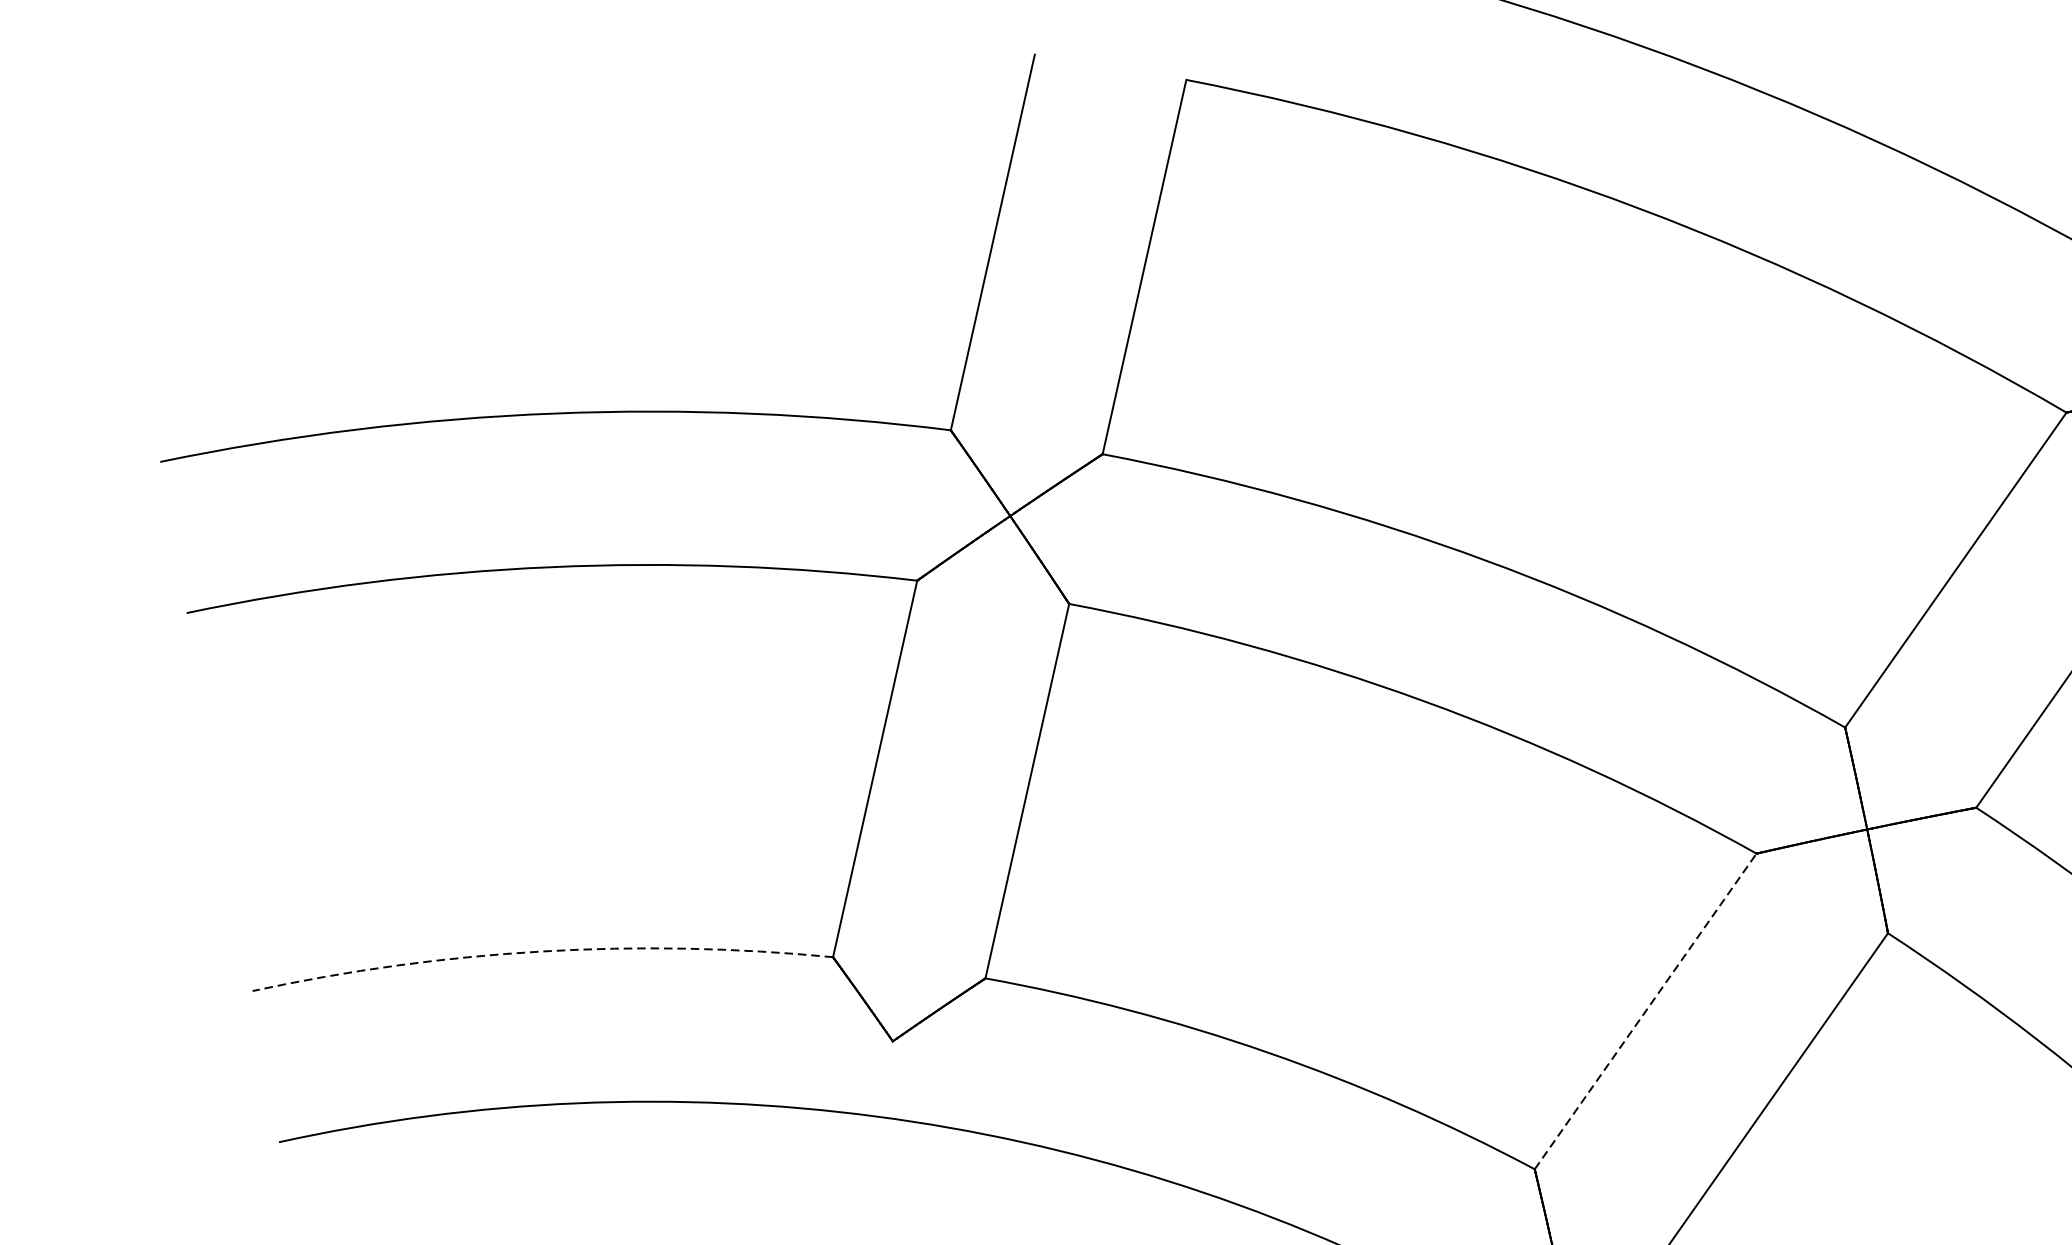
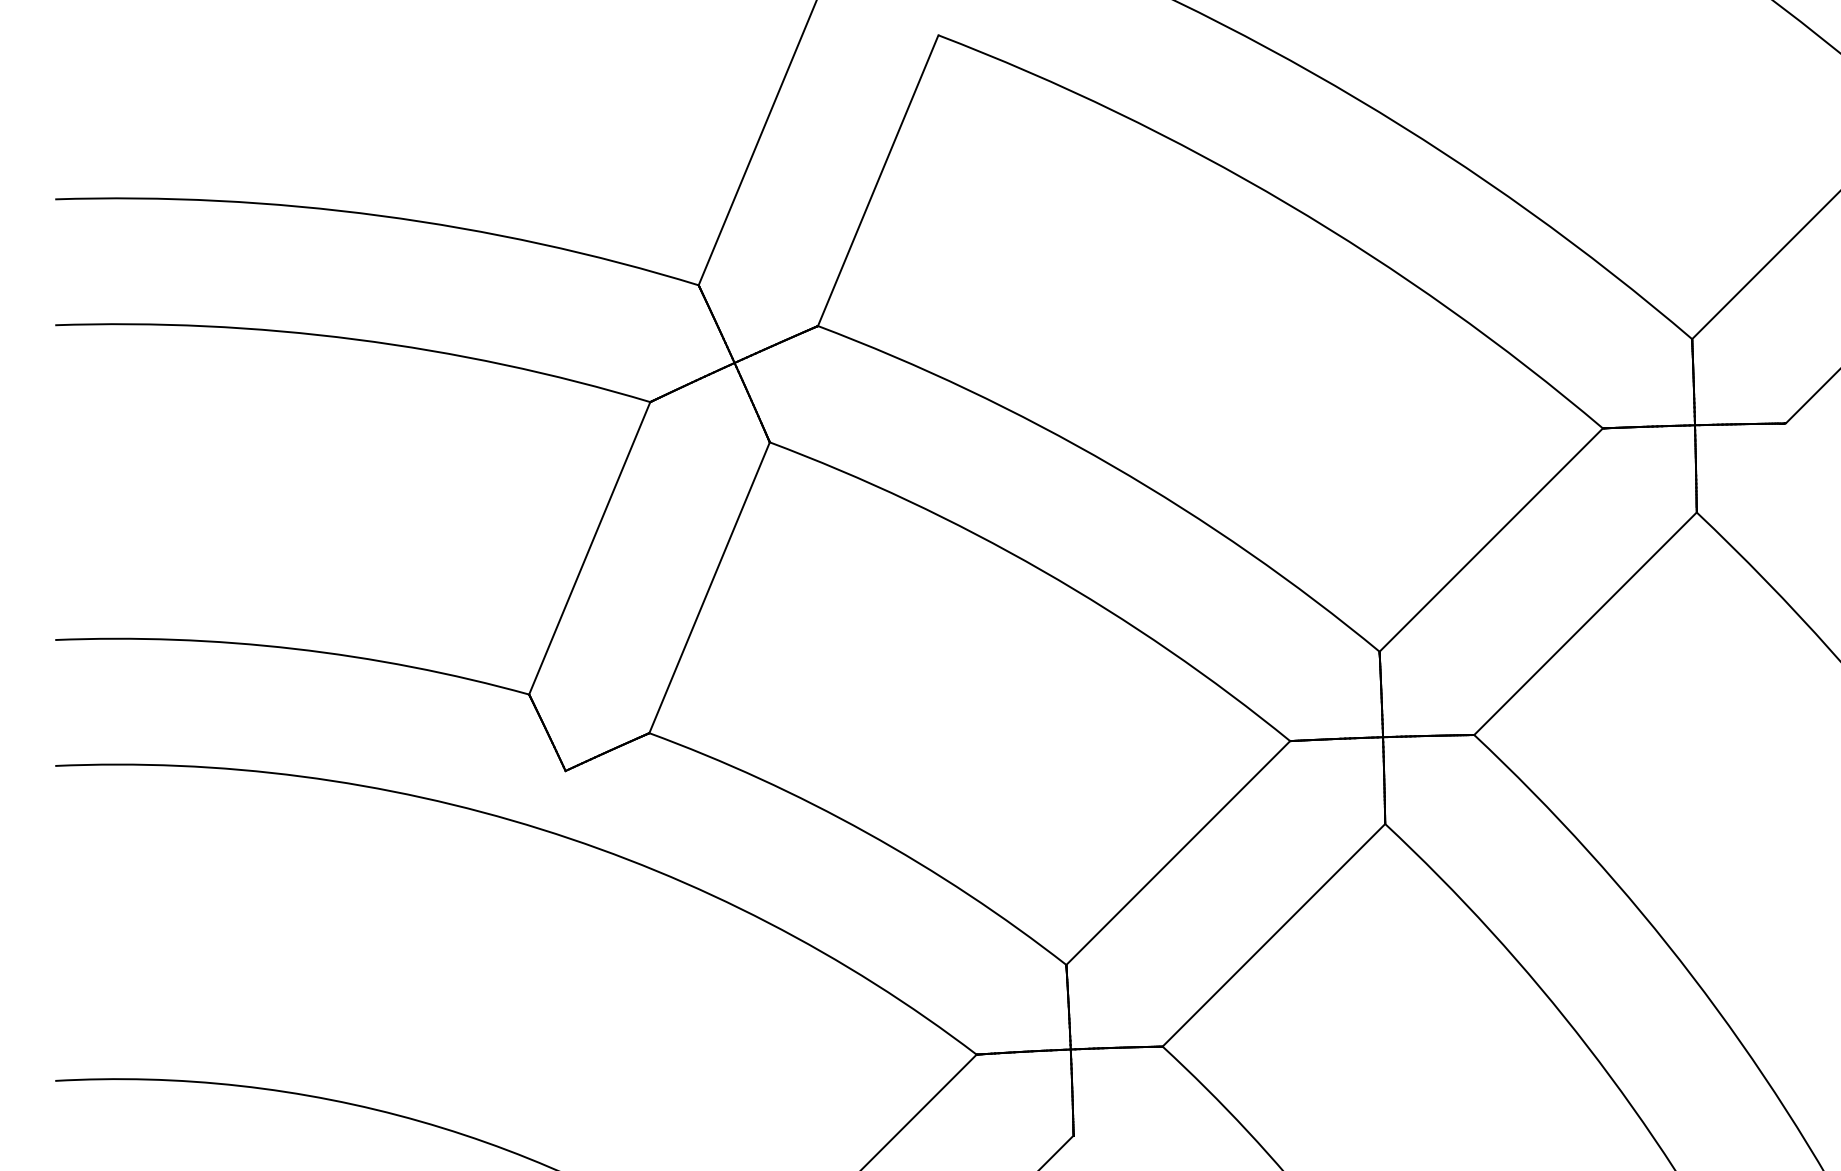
arc: (541, 951) -> (294, 648), dashed -> solid
line: (1645, 1010) -> (1178, 852), dashed -> solid

